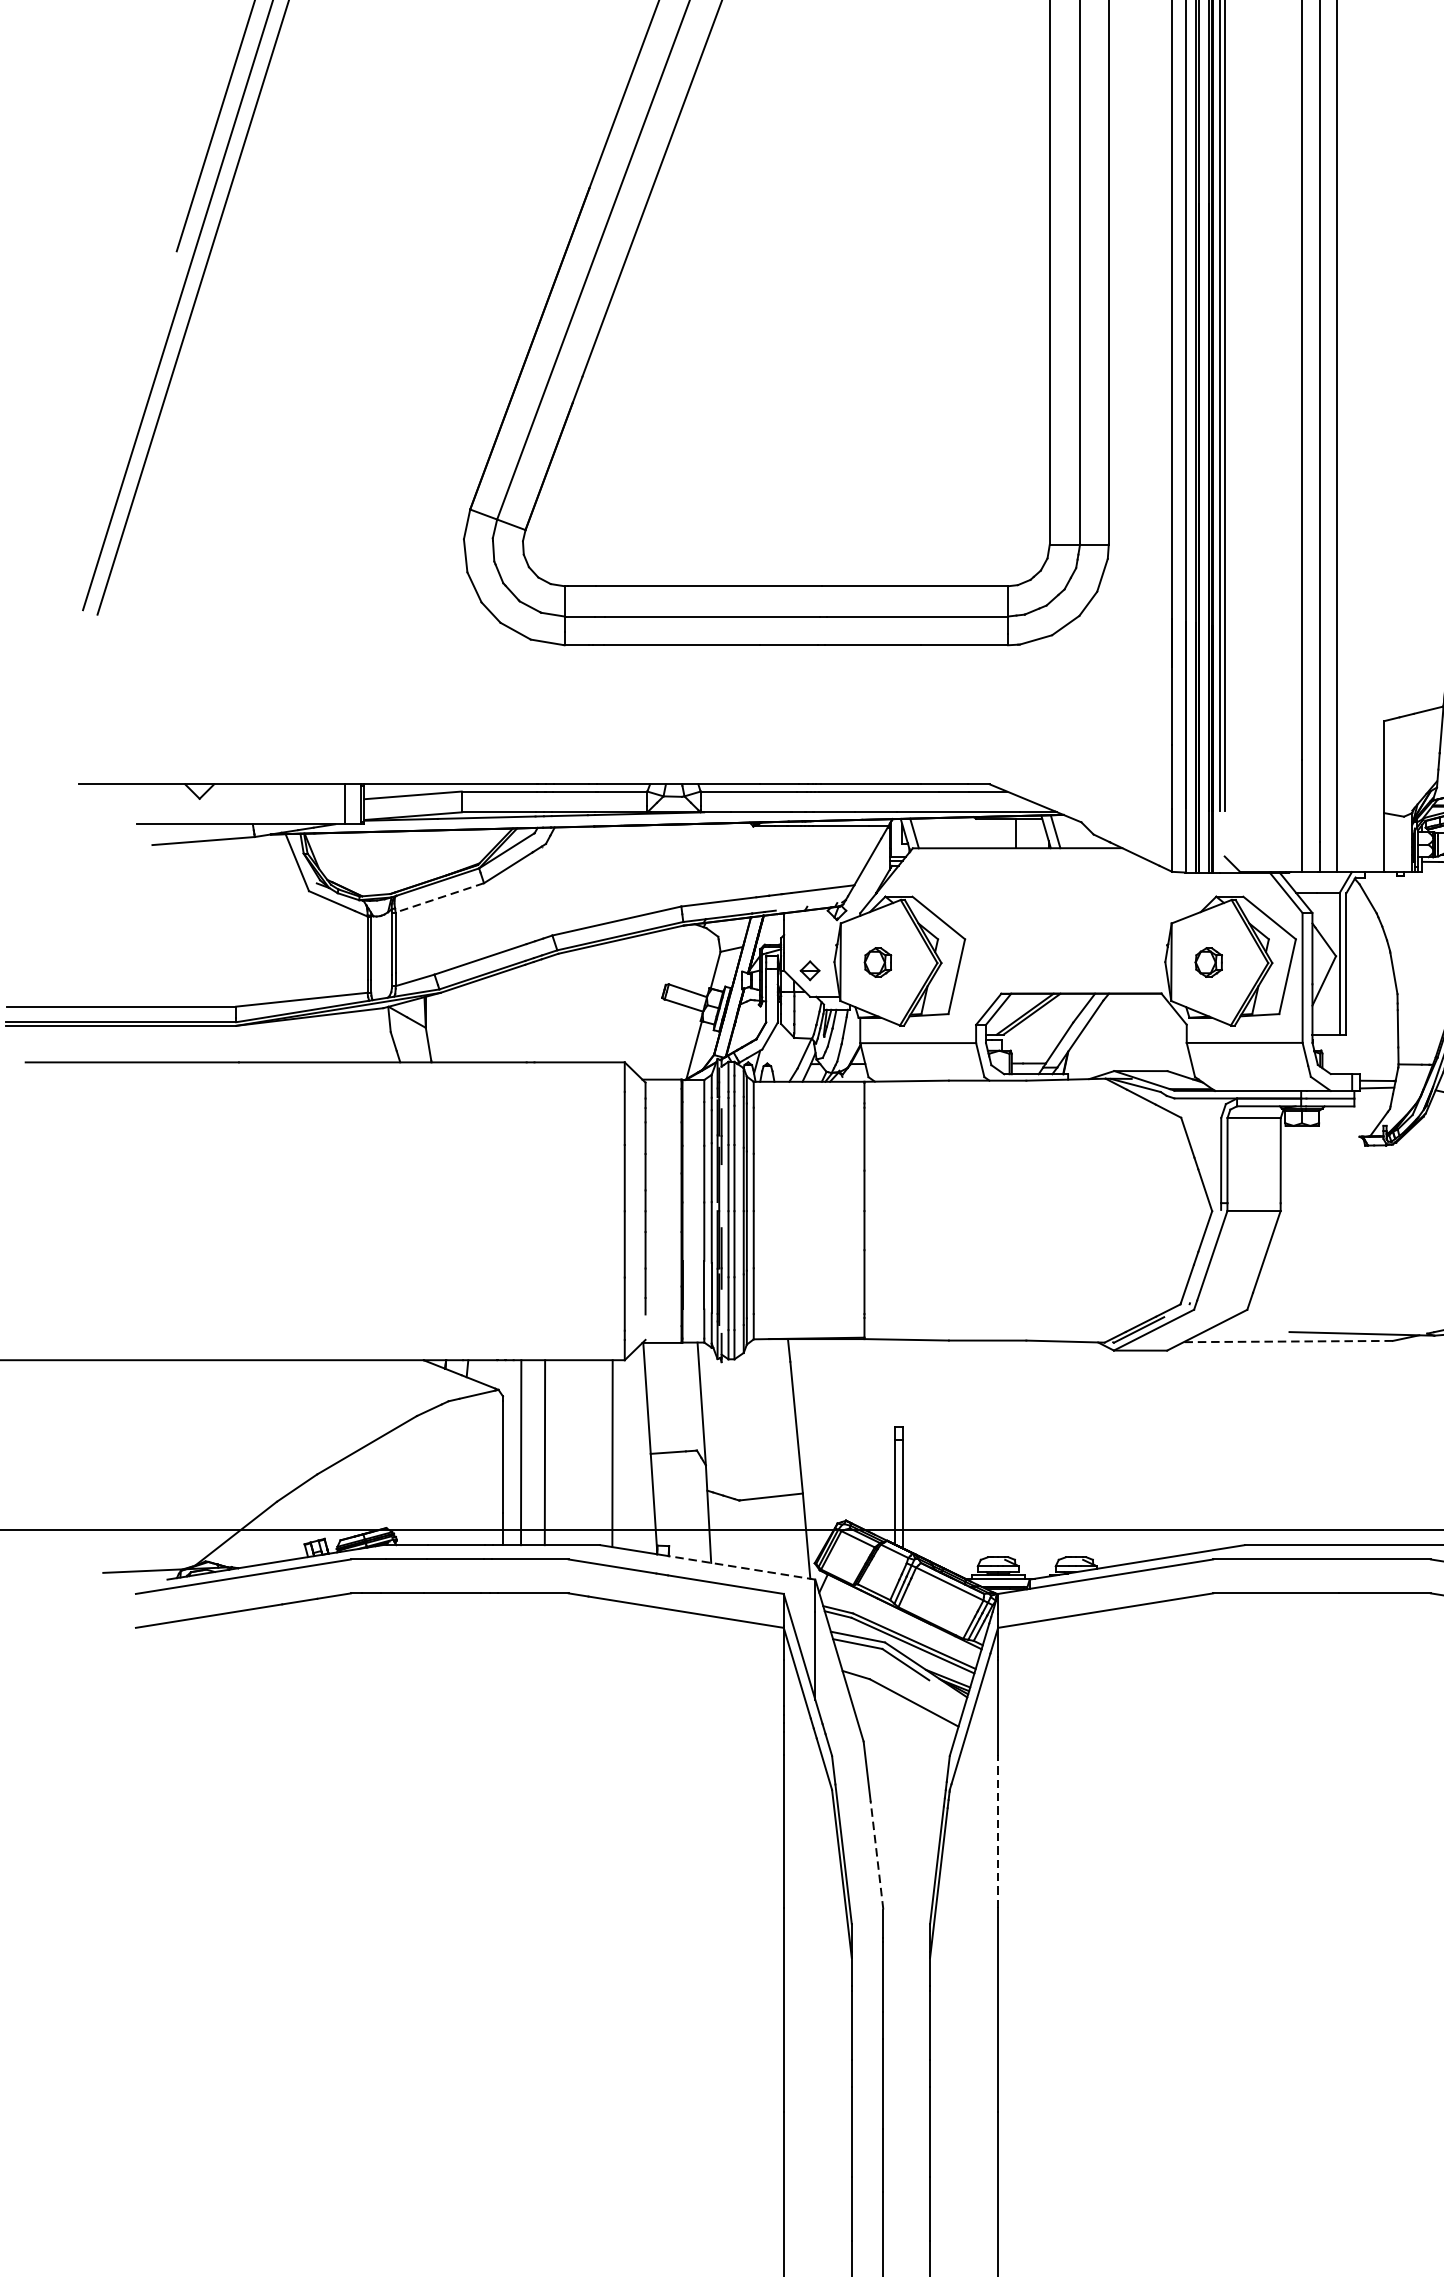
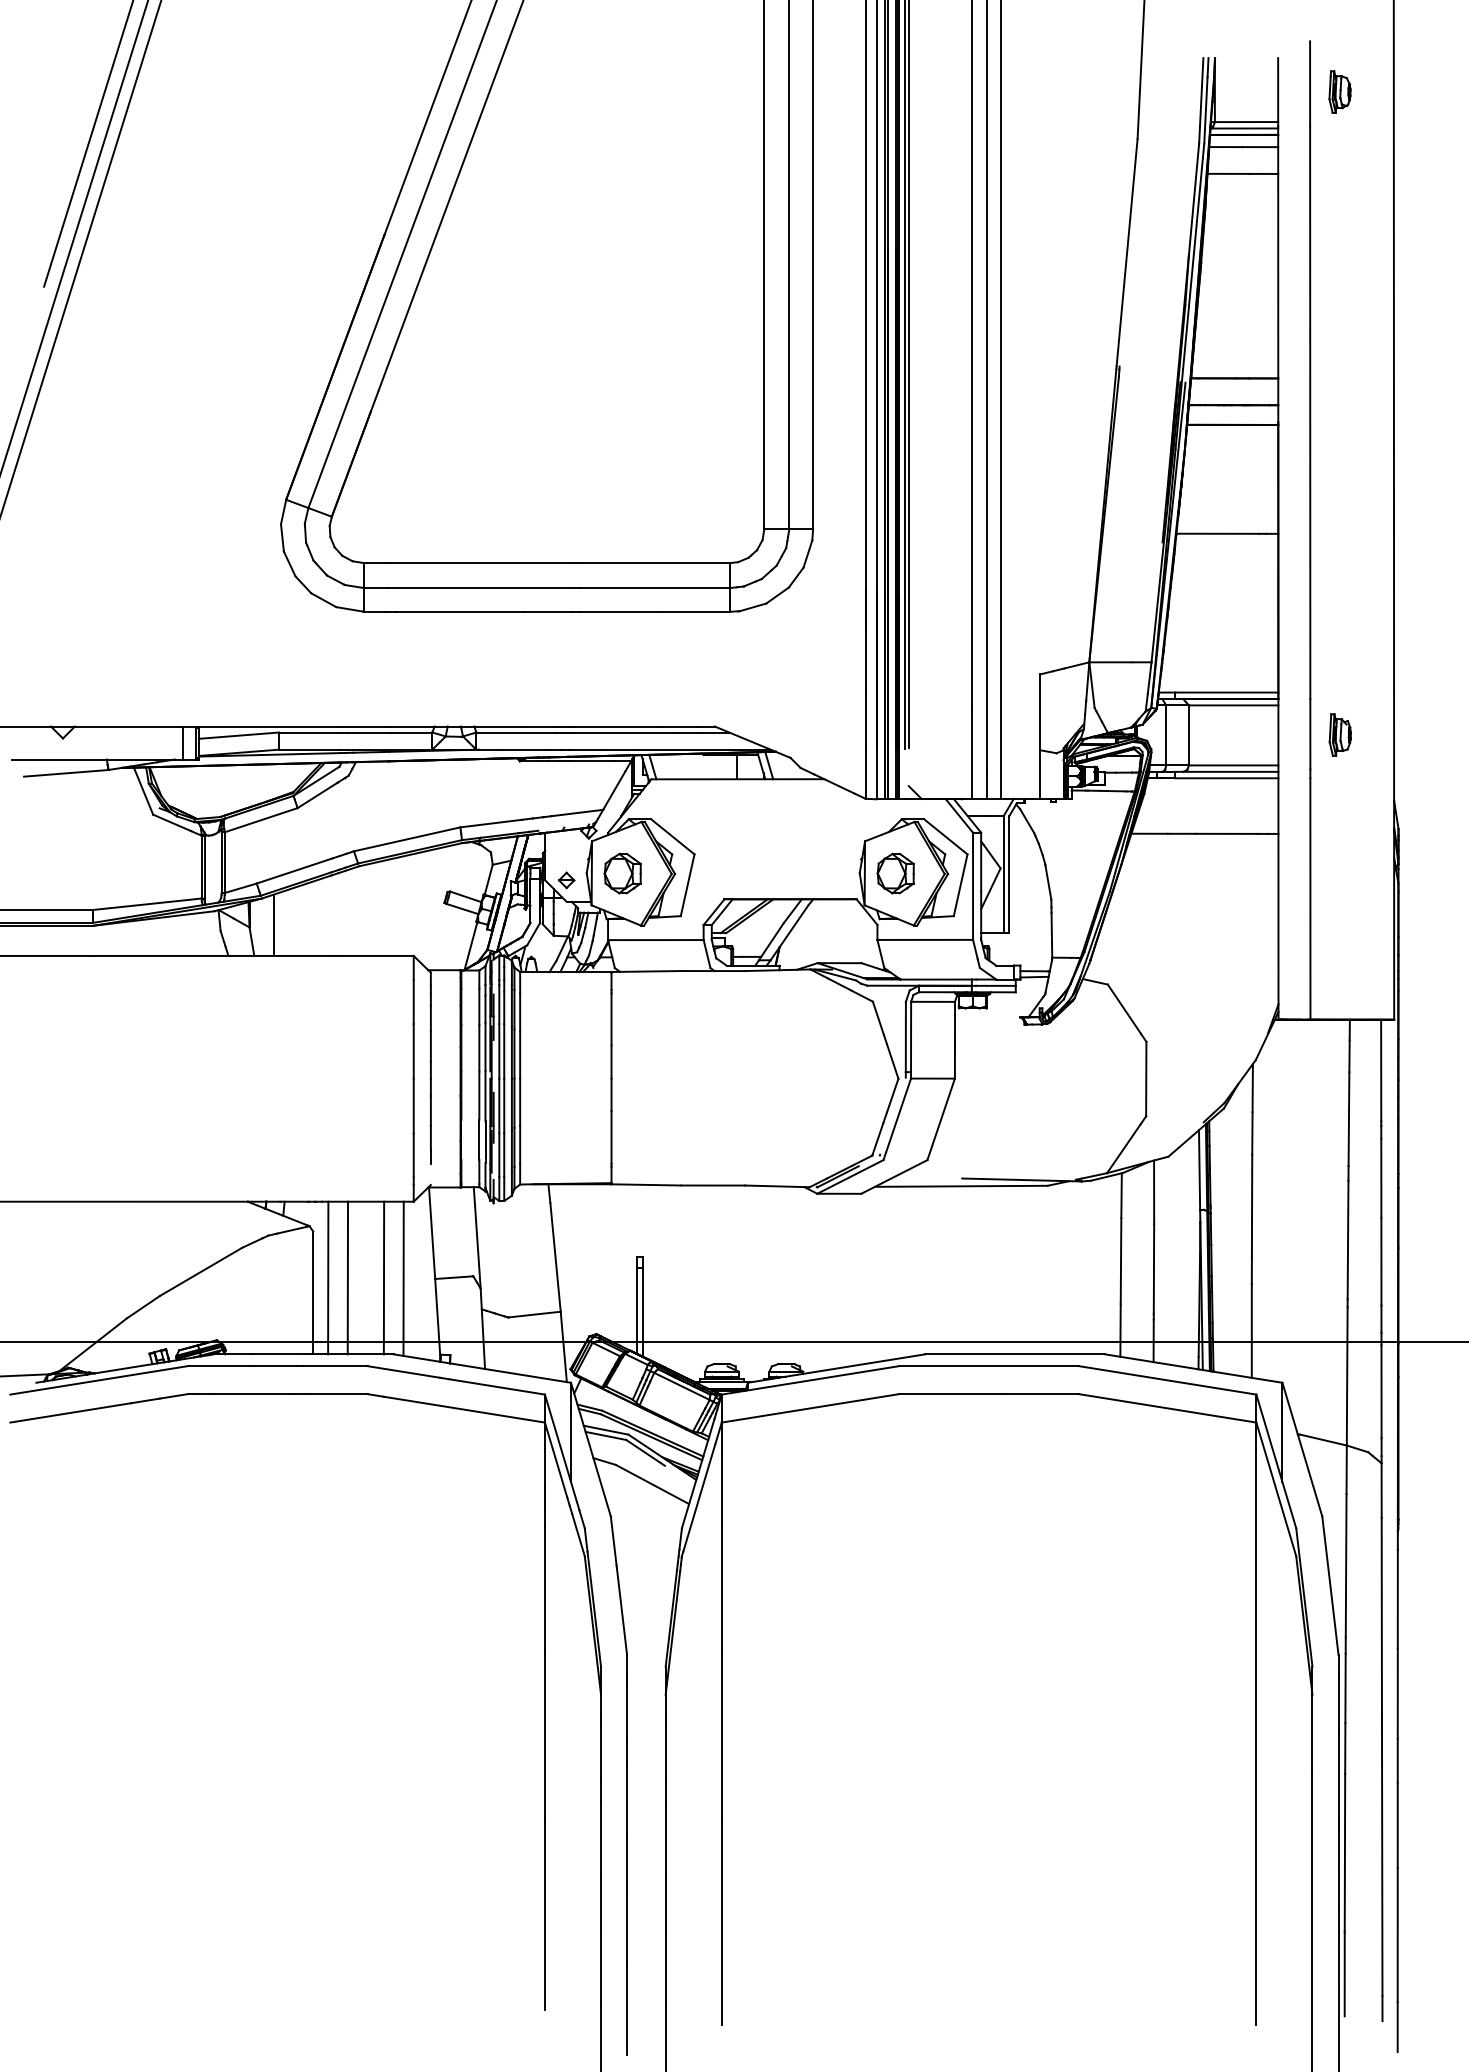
line: (439, 898) -> (260, 820), dashed -> solid
part: (877, 962) -> (622, 873), size x1.67
part: (1208, 962) -> (895, 873), size x1.67
line: (456, 1024) -> (274, 924), added
line: (1287, 1341) -> (960, 1186), dashed -> solid
line: (588, 1452) -> (383, 1277), added
line: (742, 1568) -> (510, 1373), dashed -> solid
line: (997, 1831) -> (721, 1590), dashed -> solid
line: (876, 1854) -> (621, 1609), dashed -> solid

